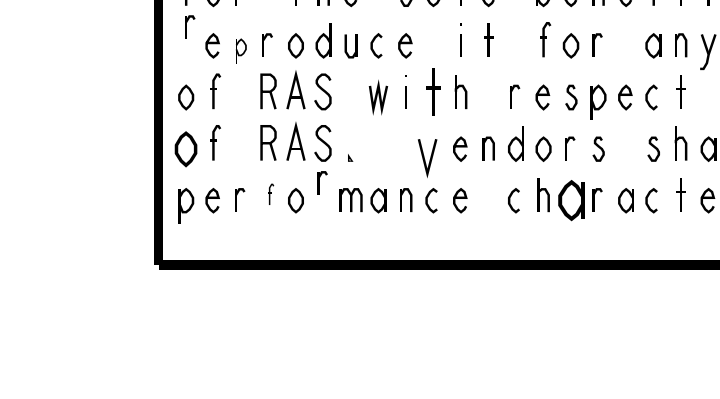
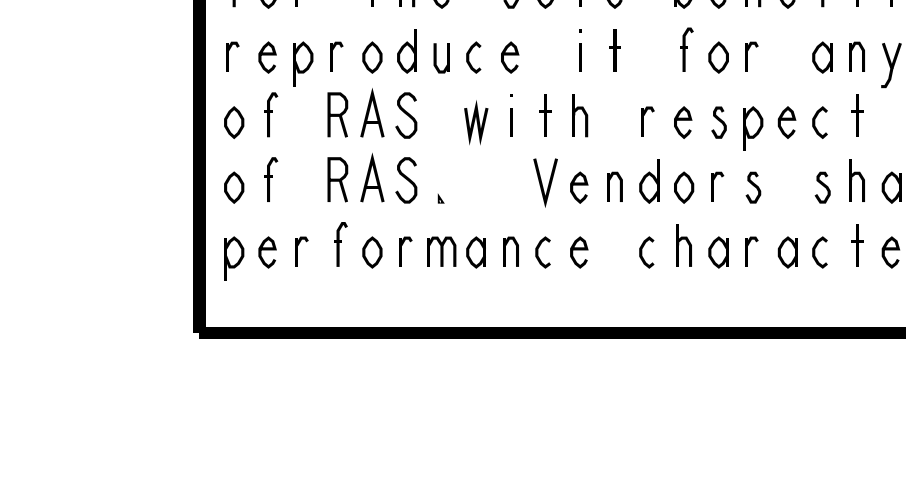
part: (190, 26) -> (233, 55), moved
part: (241, 50) -> (303, 63), size x1.43
part: (433, 91) -> (545, 115), size x0.71
part: (186, 148) -> (234, 186), size x0.71
line: (425, 159) -> (543, 184), moved
part: (322, 182) -> (405, 251), moved
part: (270, 194) -> (340, 244), size x1.67
part: (570, 200) -> (717, 252), size x0.62

